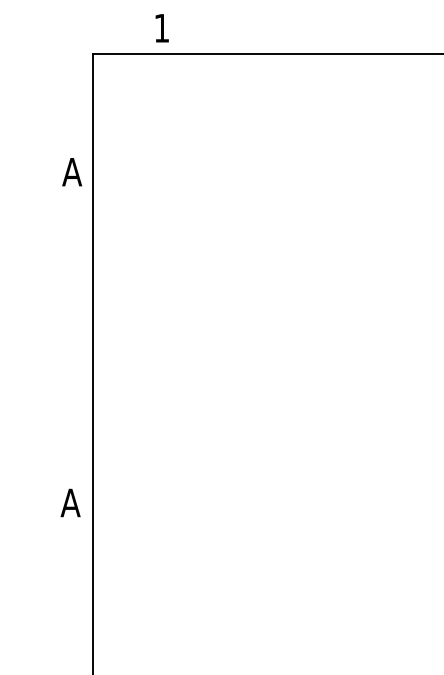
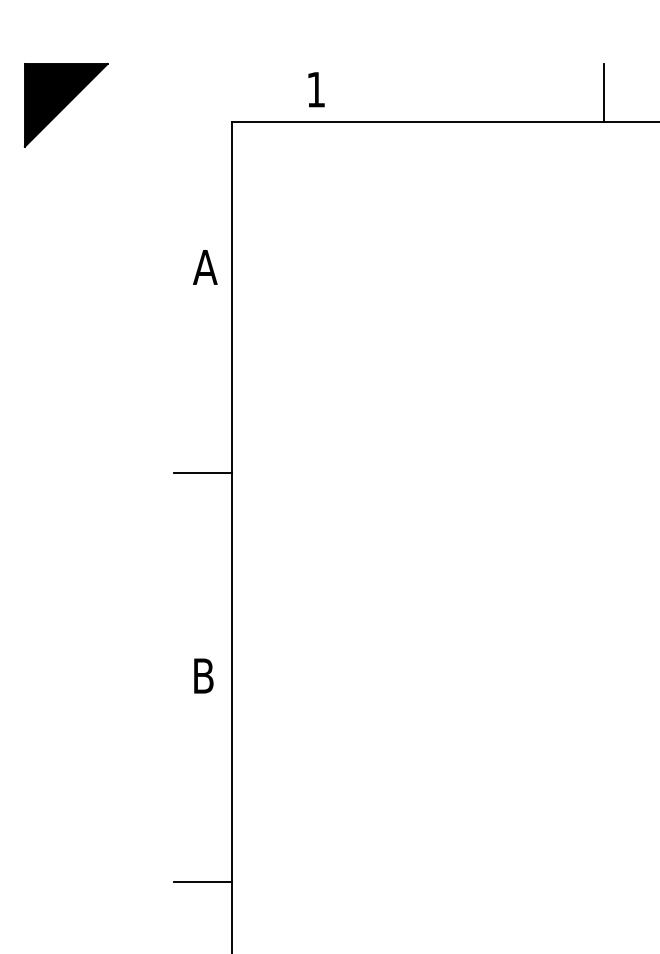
line: (394, 30) -> (603, 92), added
line: (69, 338) -> (202, 473), added
text: (70, 502) -> (203, 675), A -> B
line: (69, 670) -> (202, 882), added

